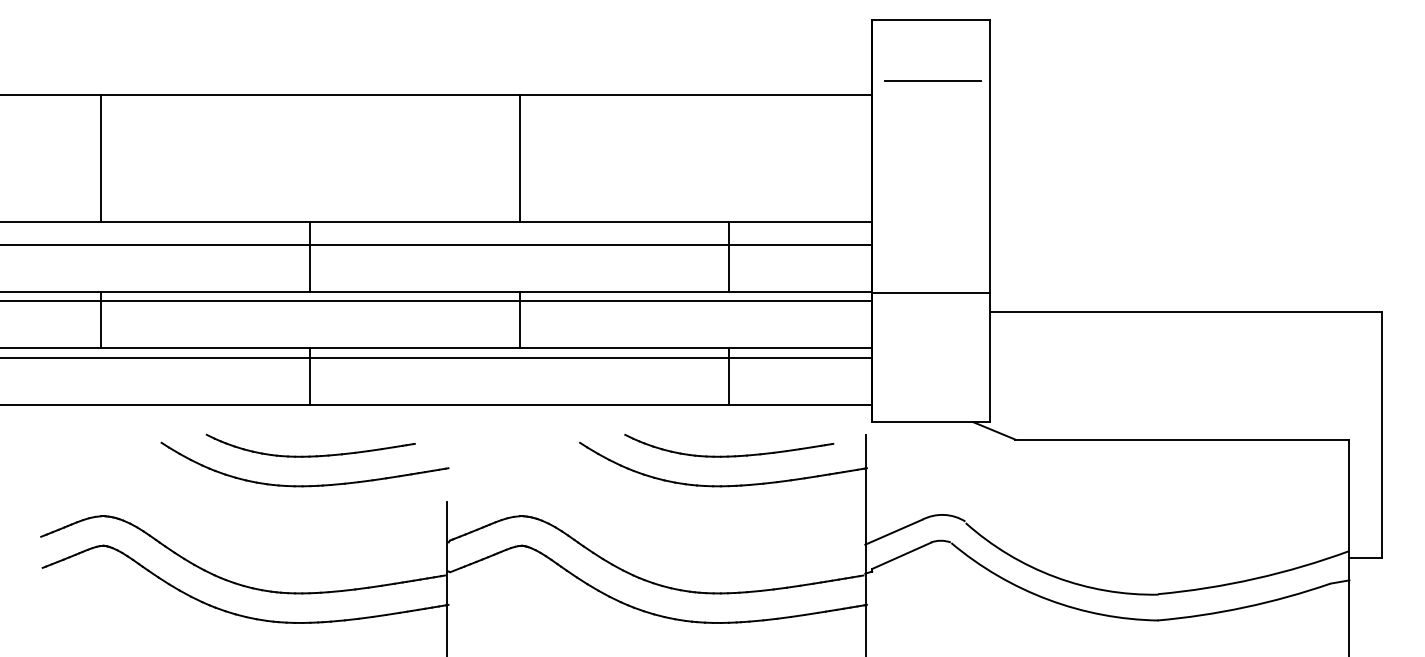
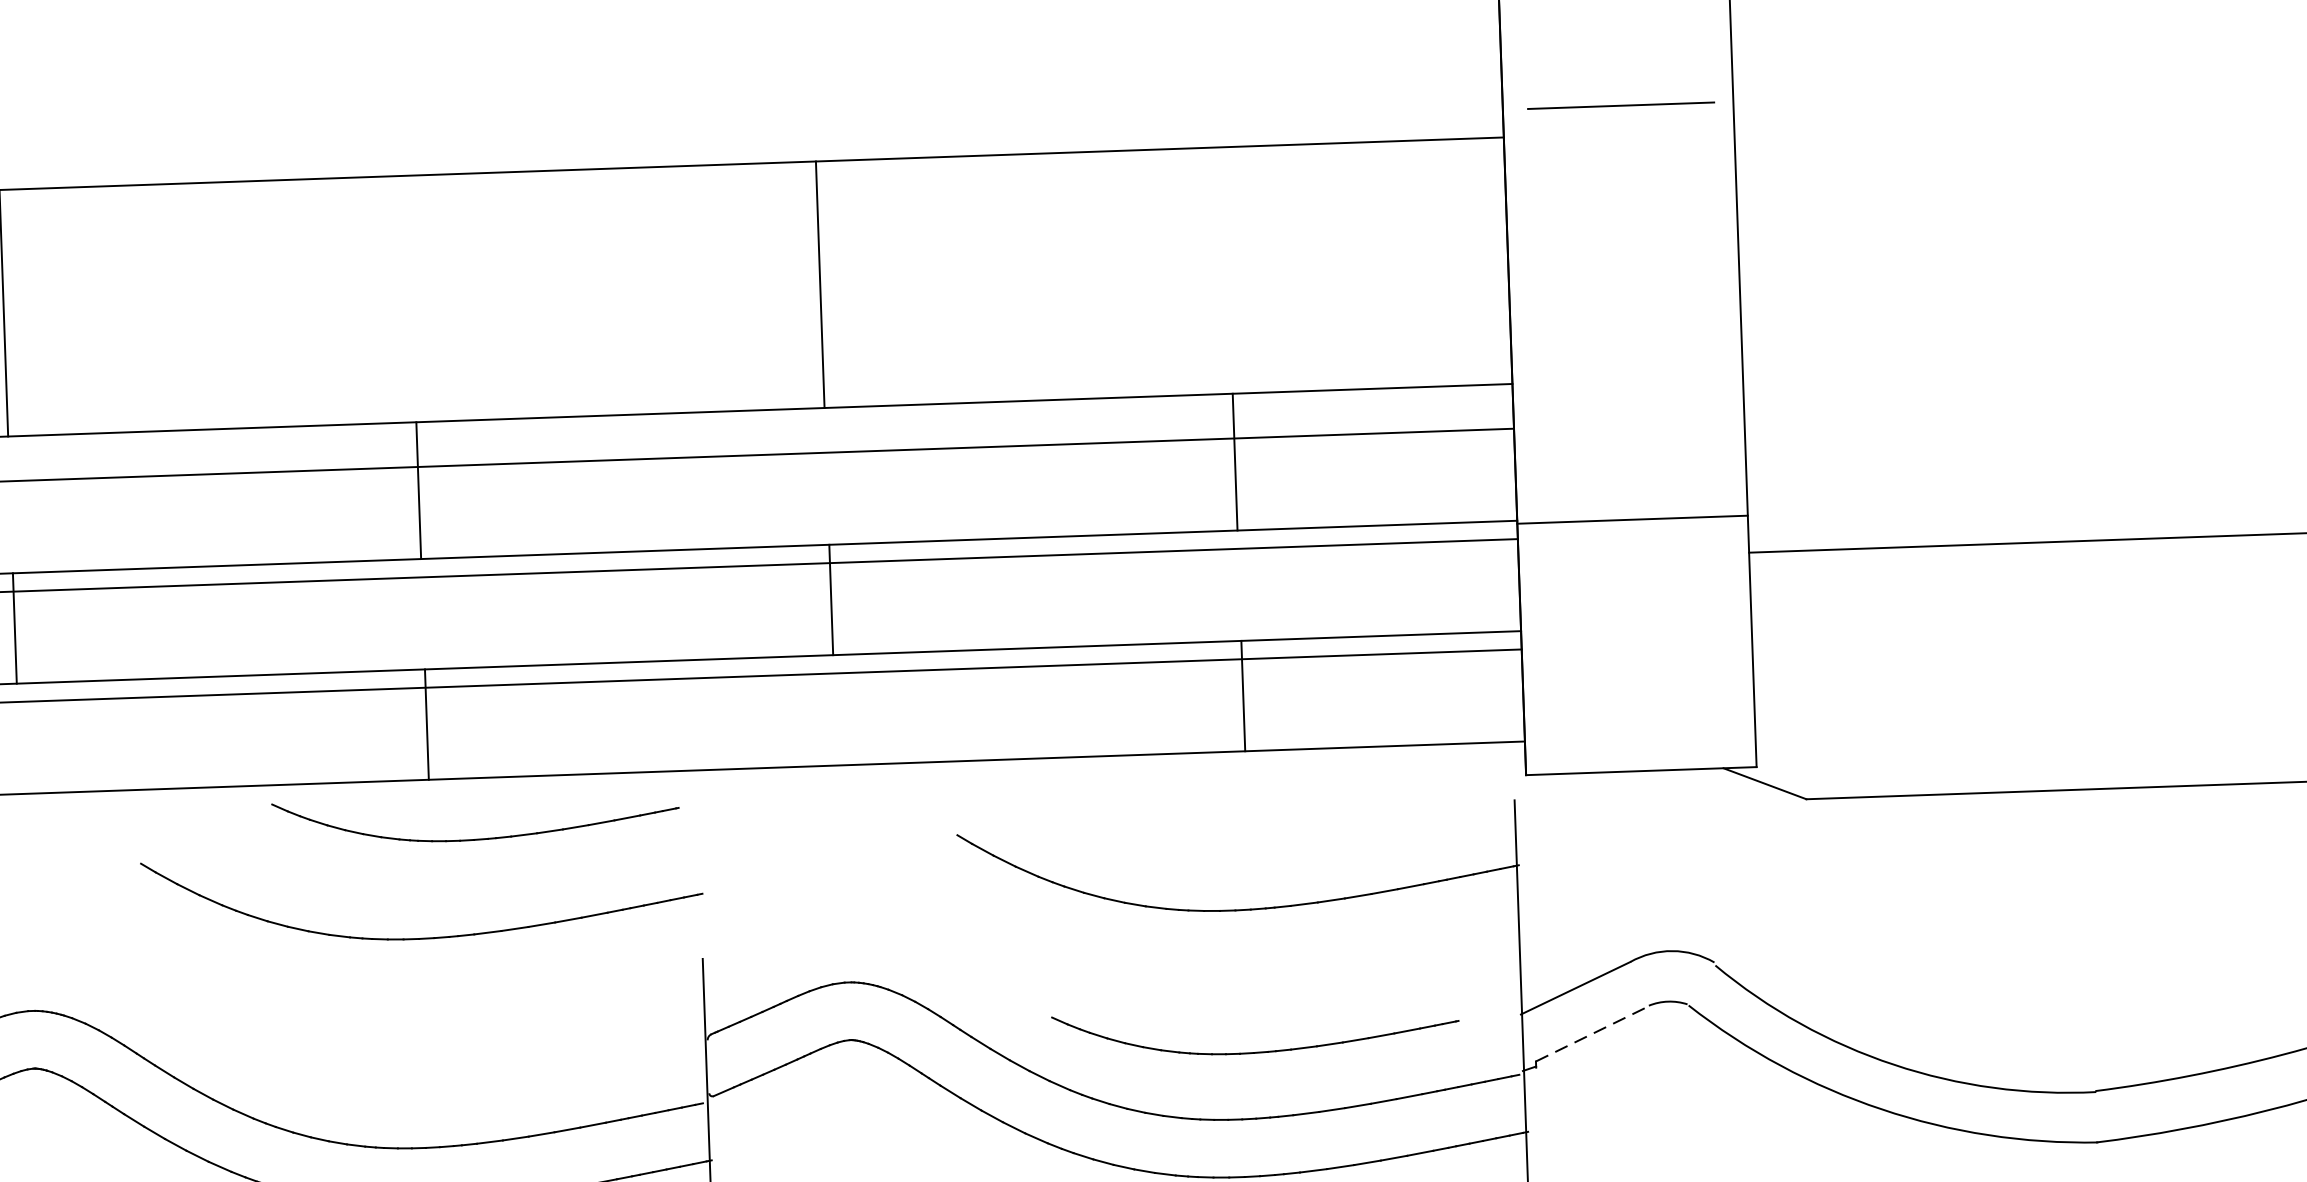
part: (310, 455) -> (475, 837), moved
part: (729, 455) -> (1256, 1050), moved
line: (901, 555) -> (1592, 1033), solid -> dashed

